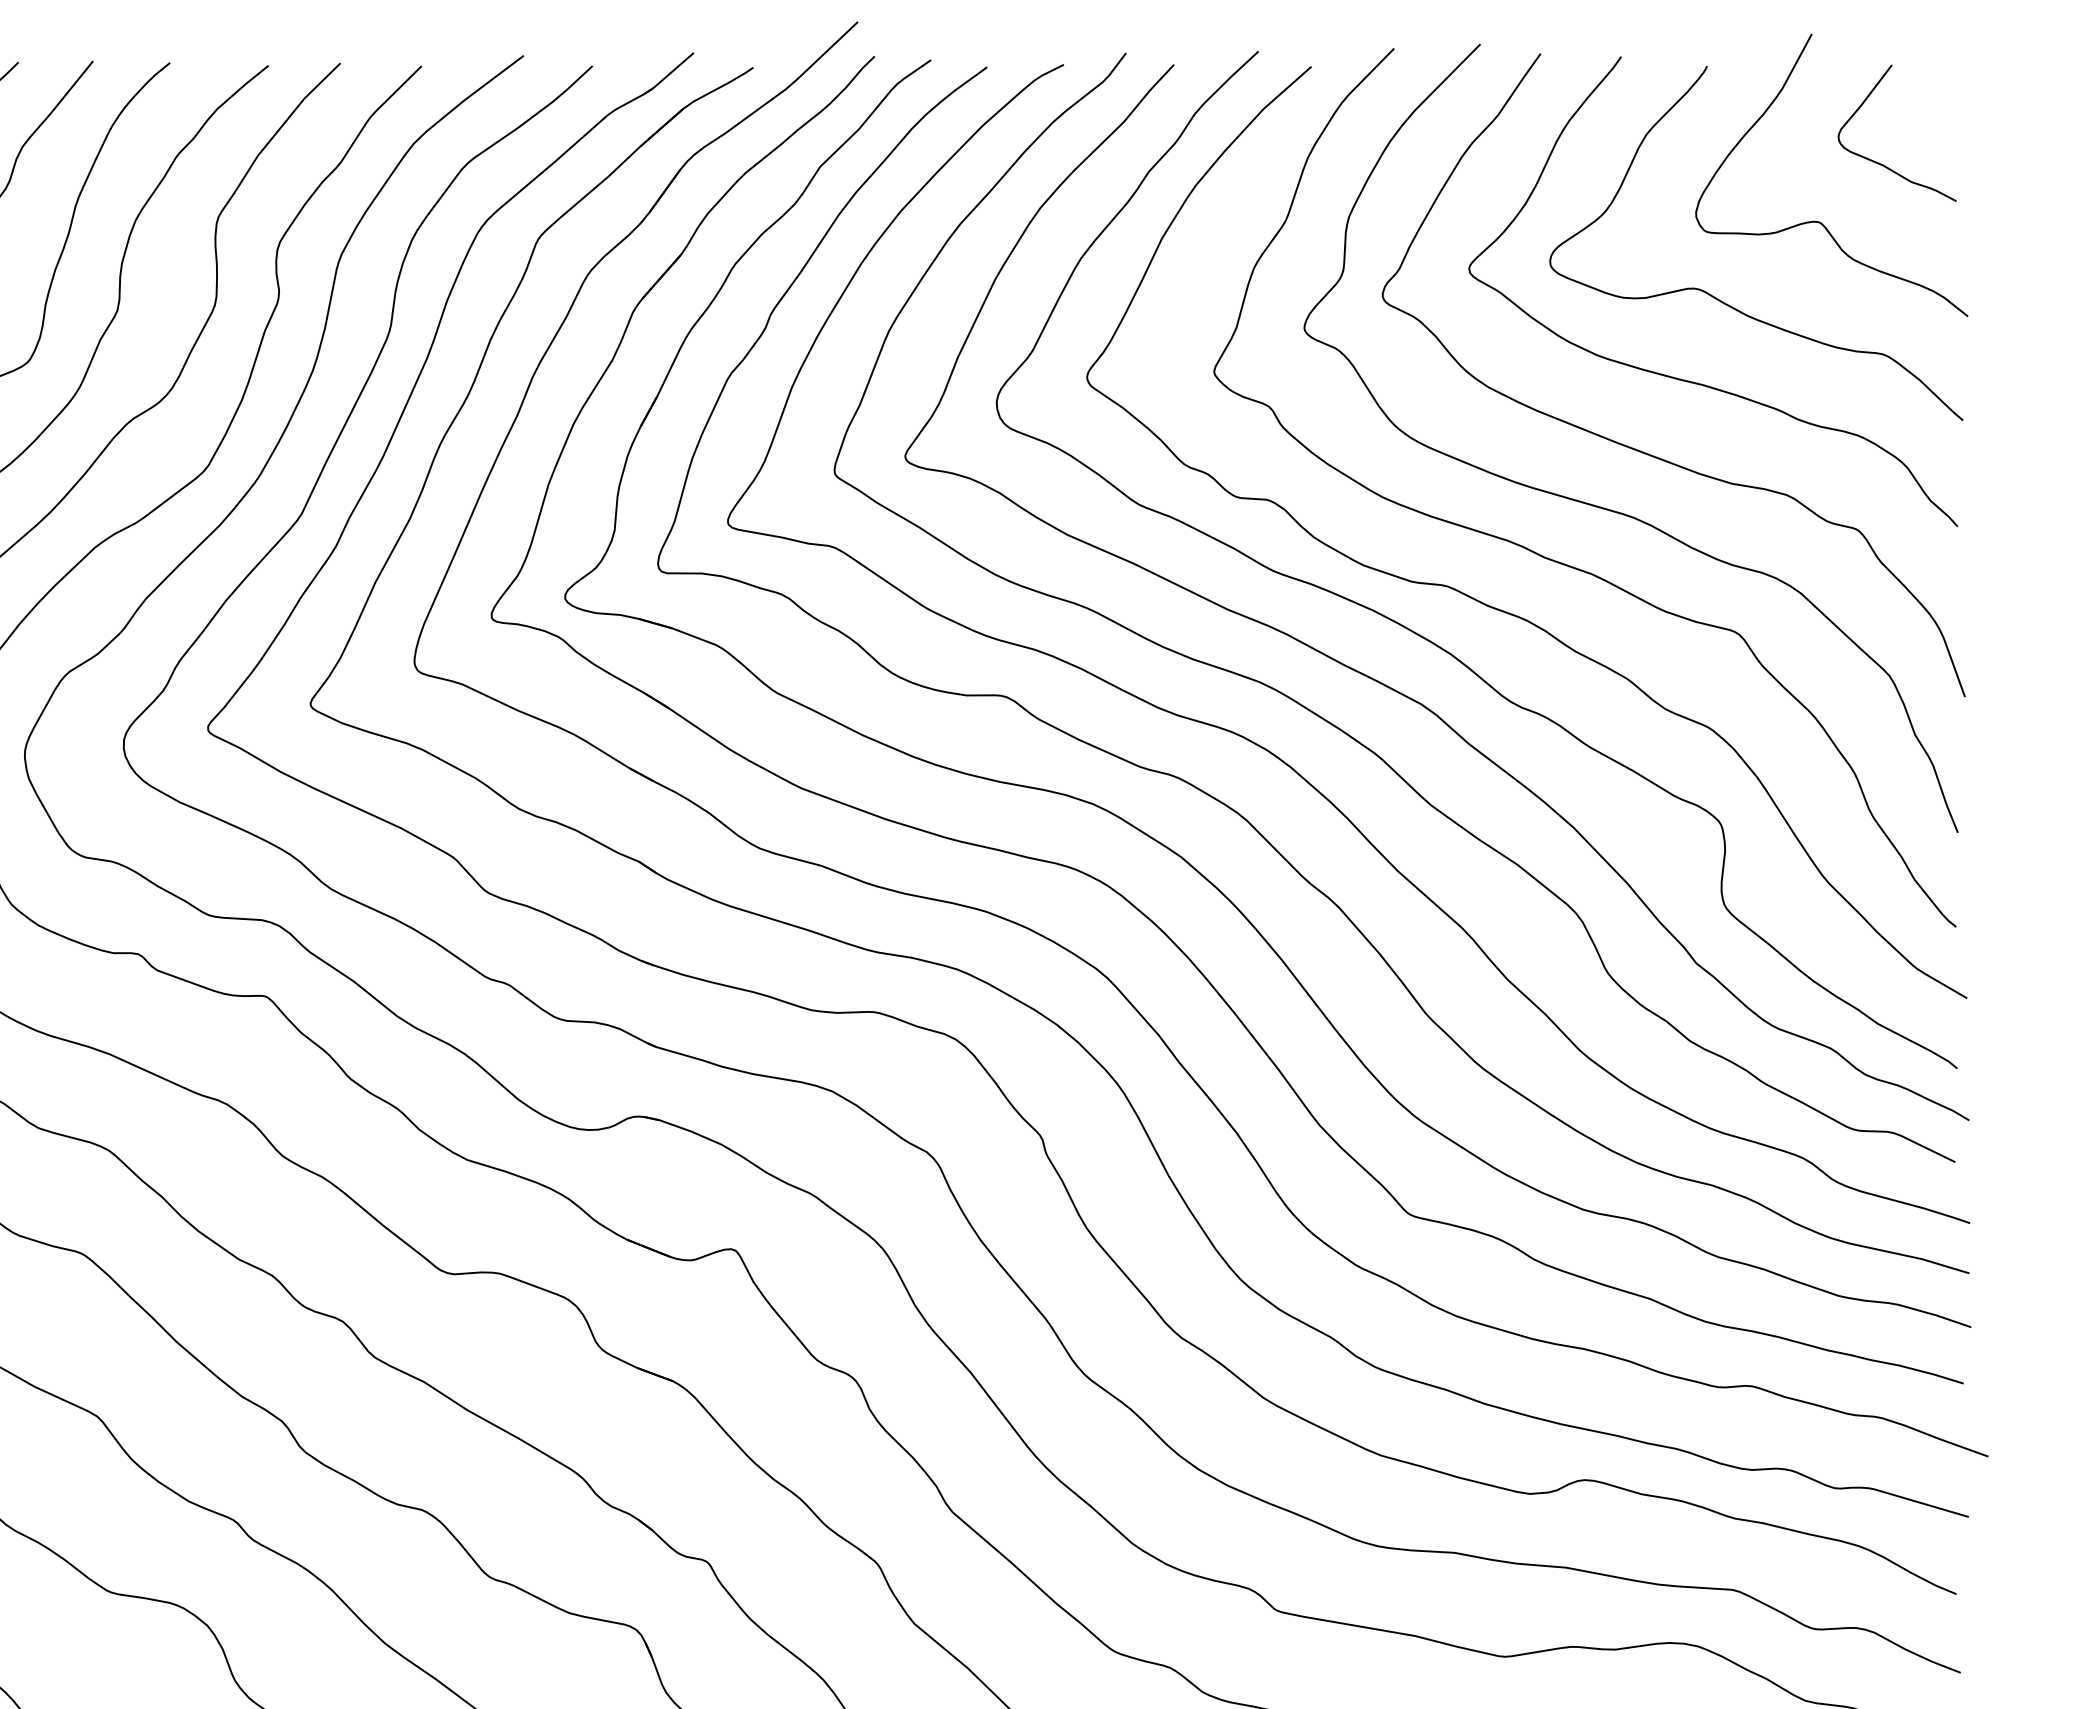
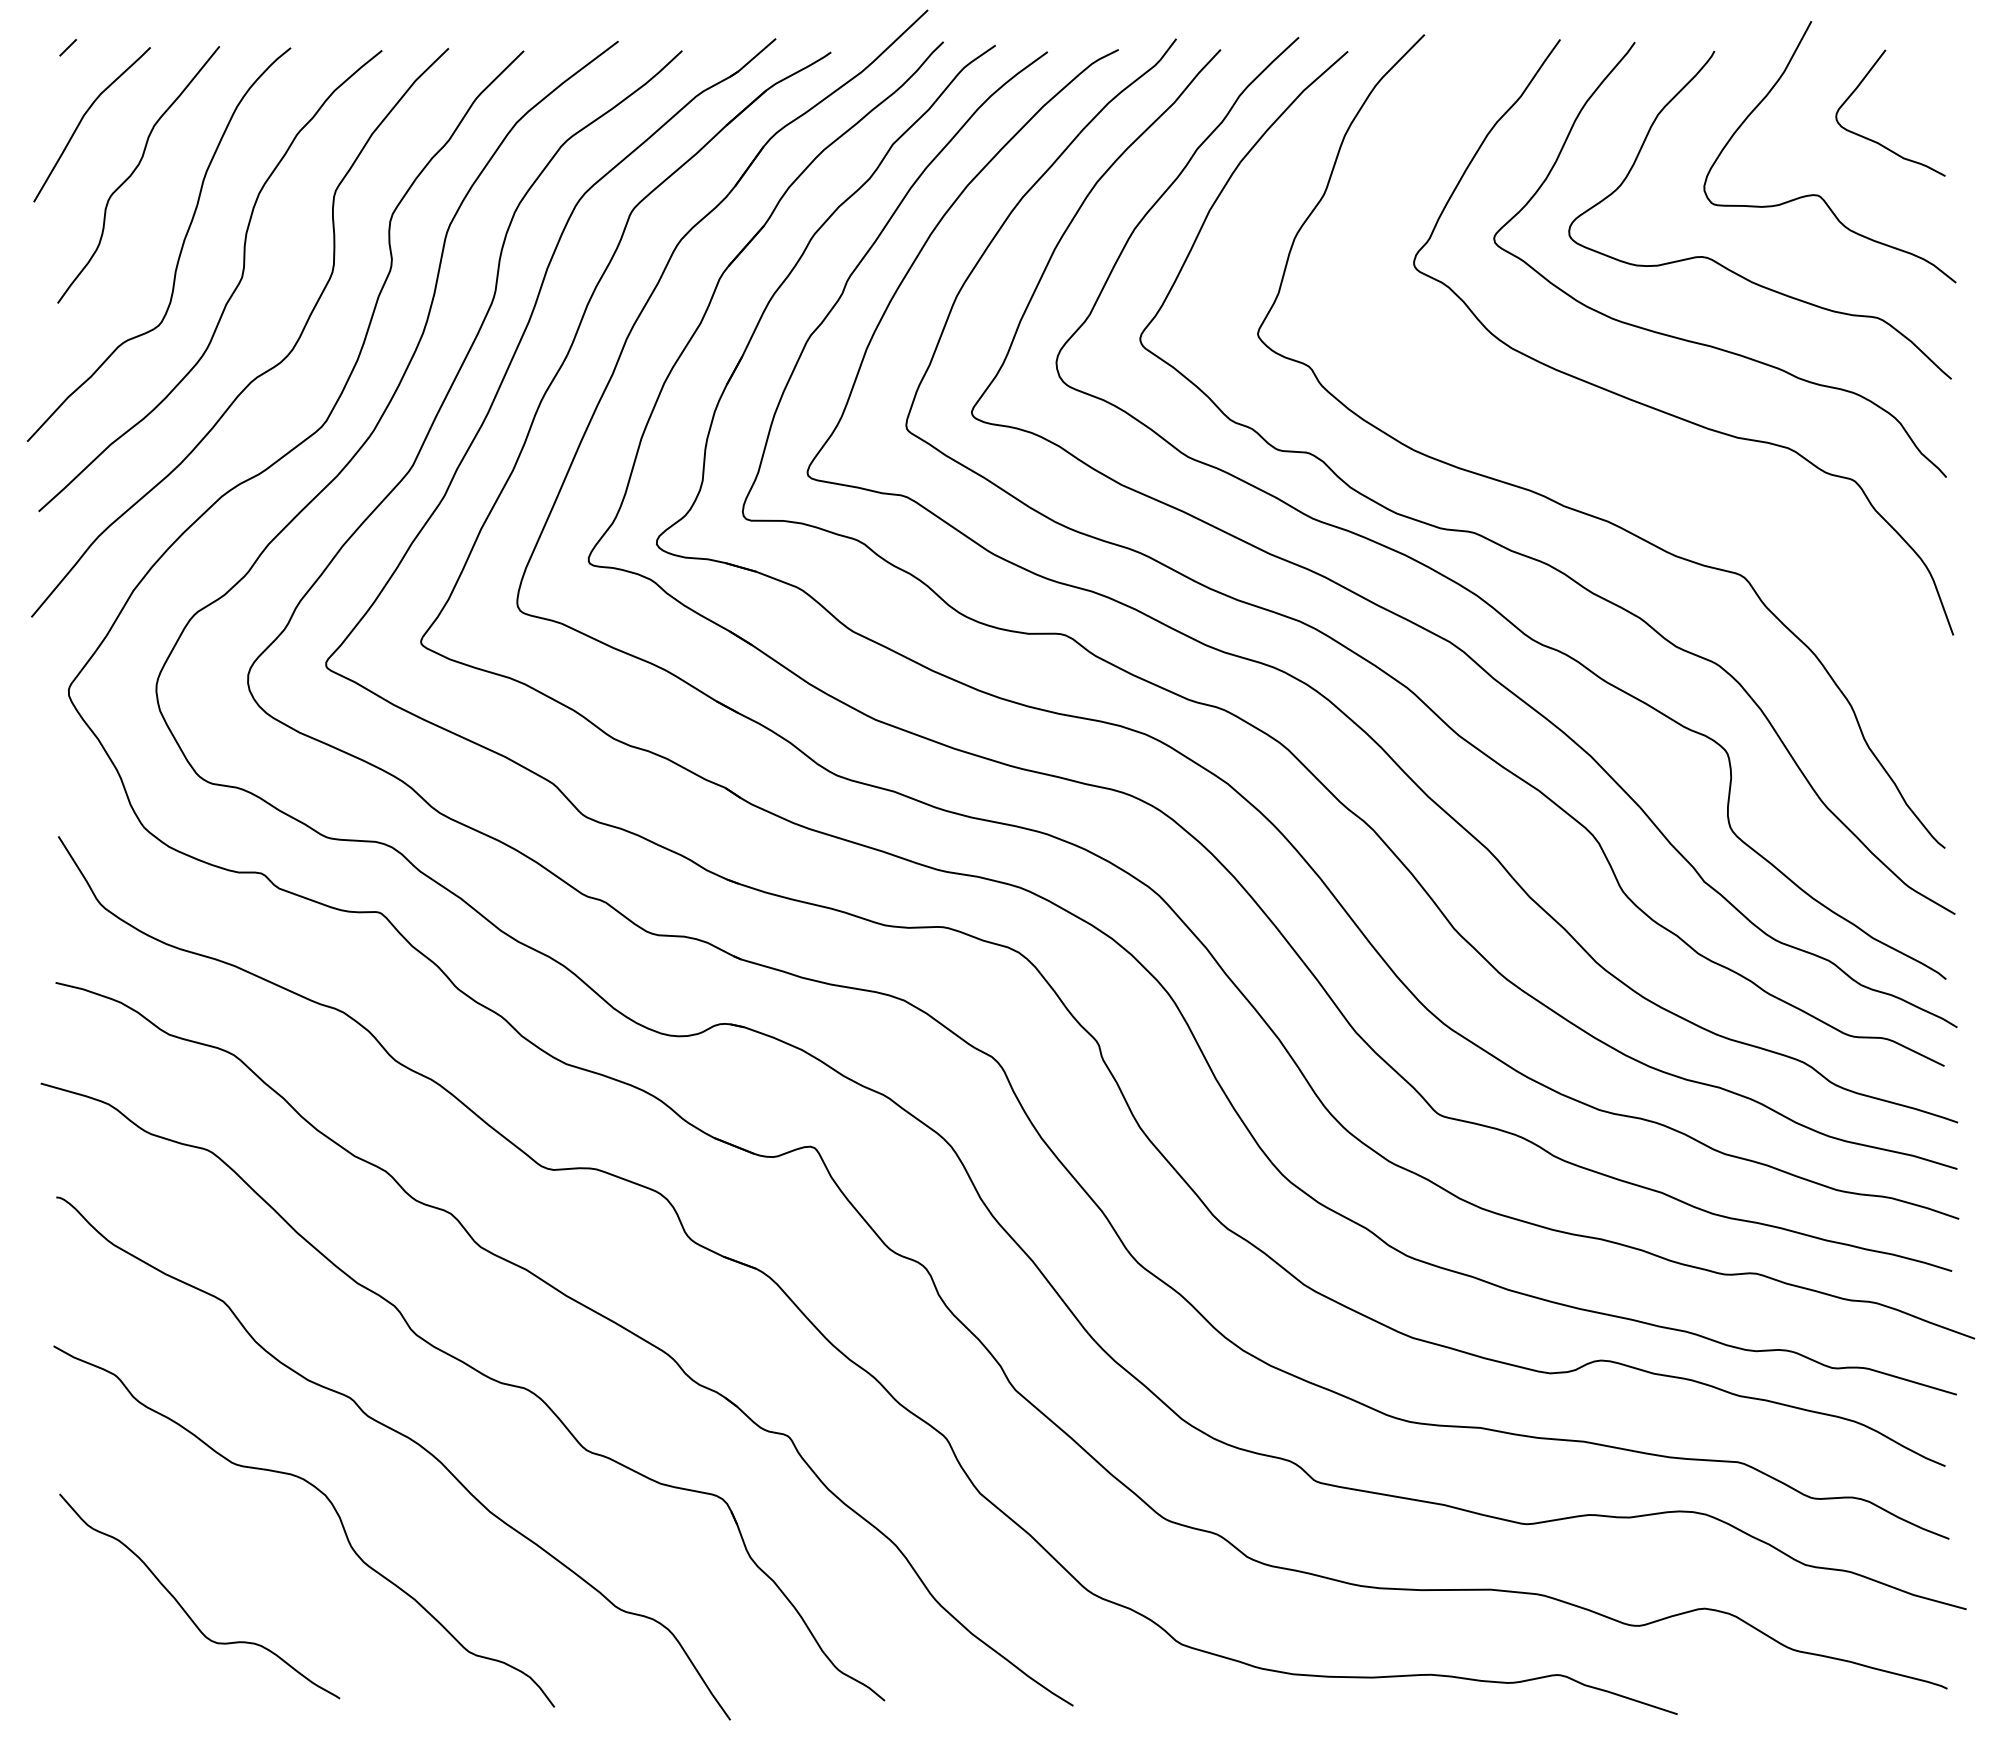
curve: (1607, 508) -> (1622, 460), removed

